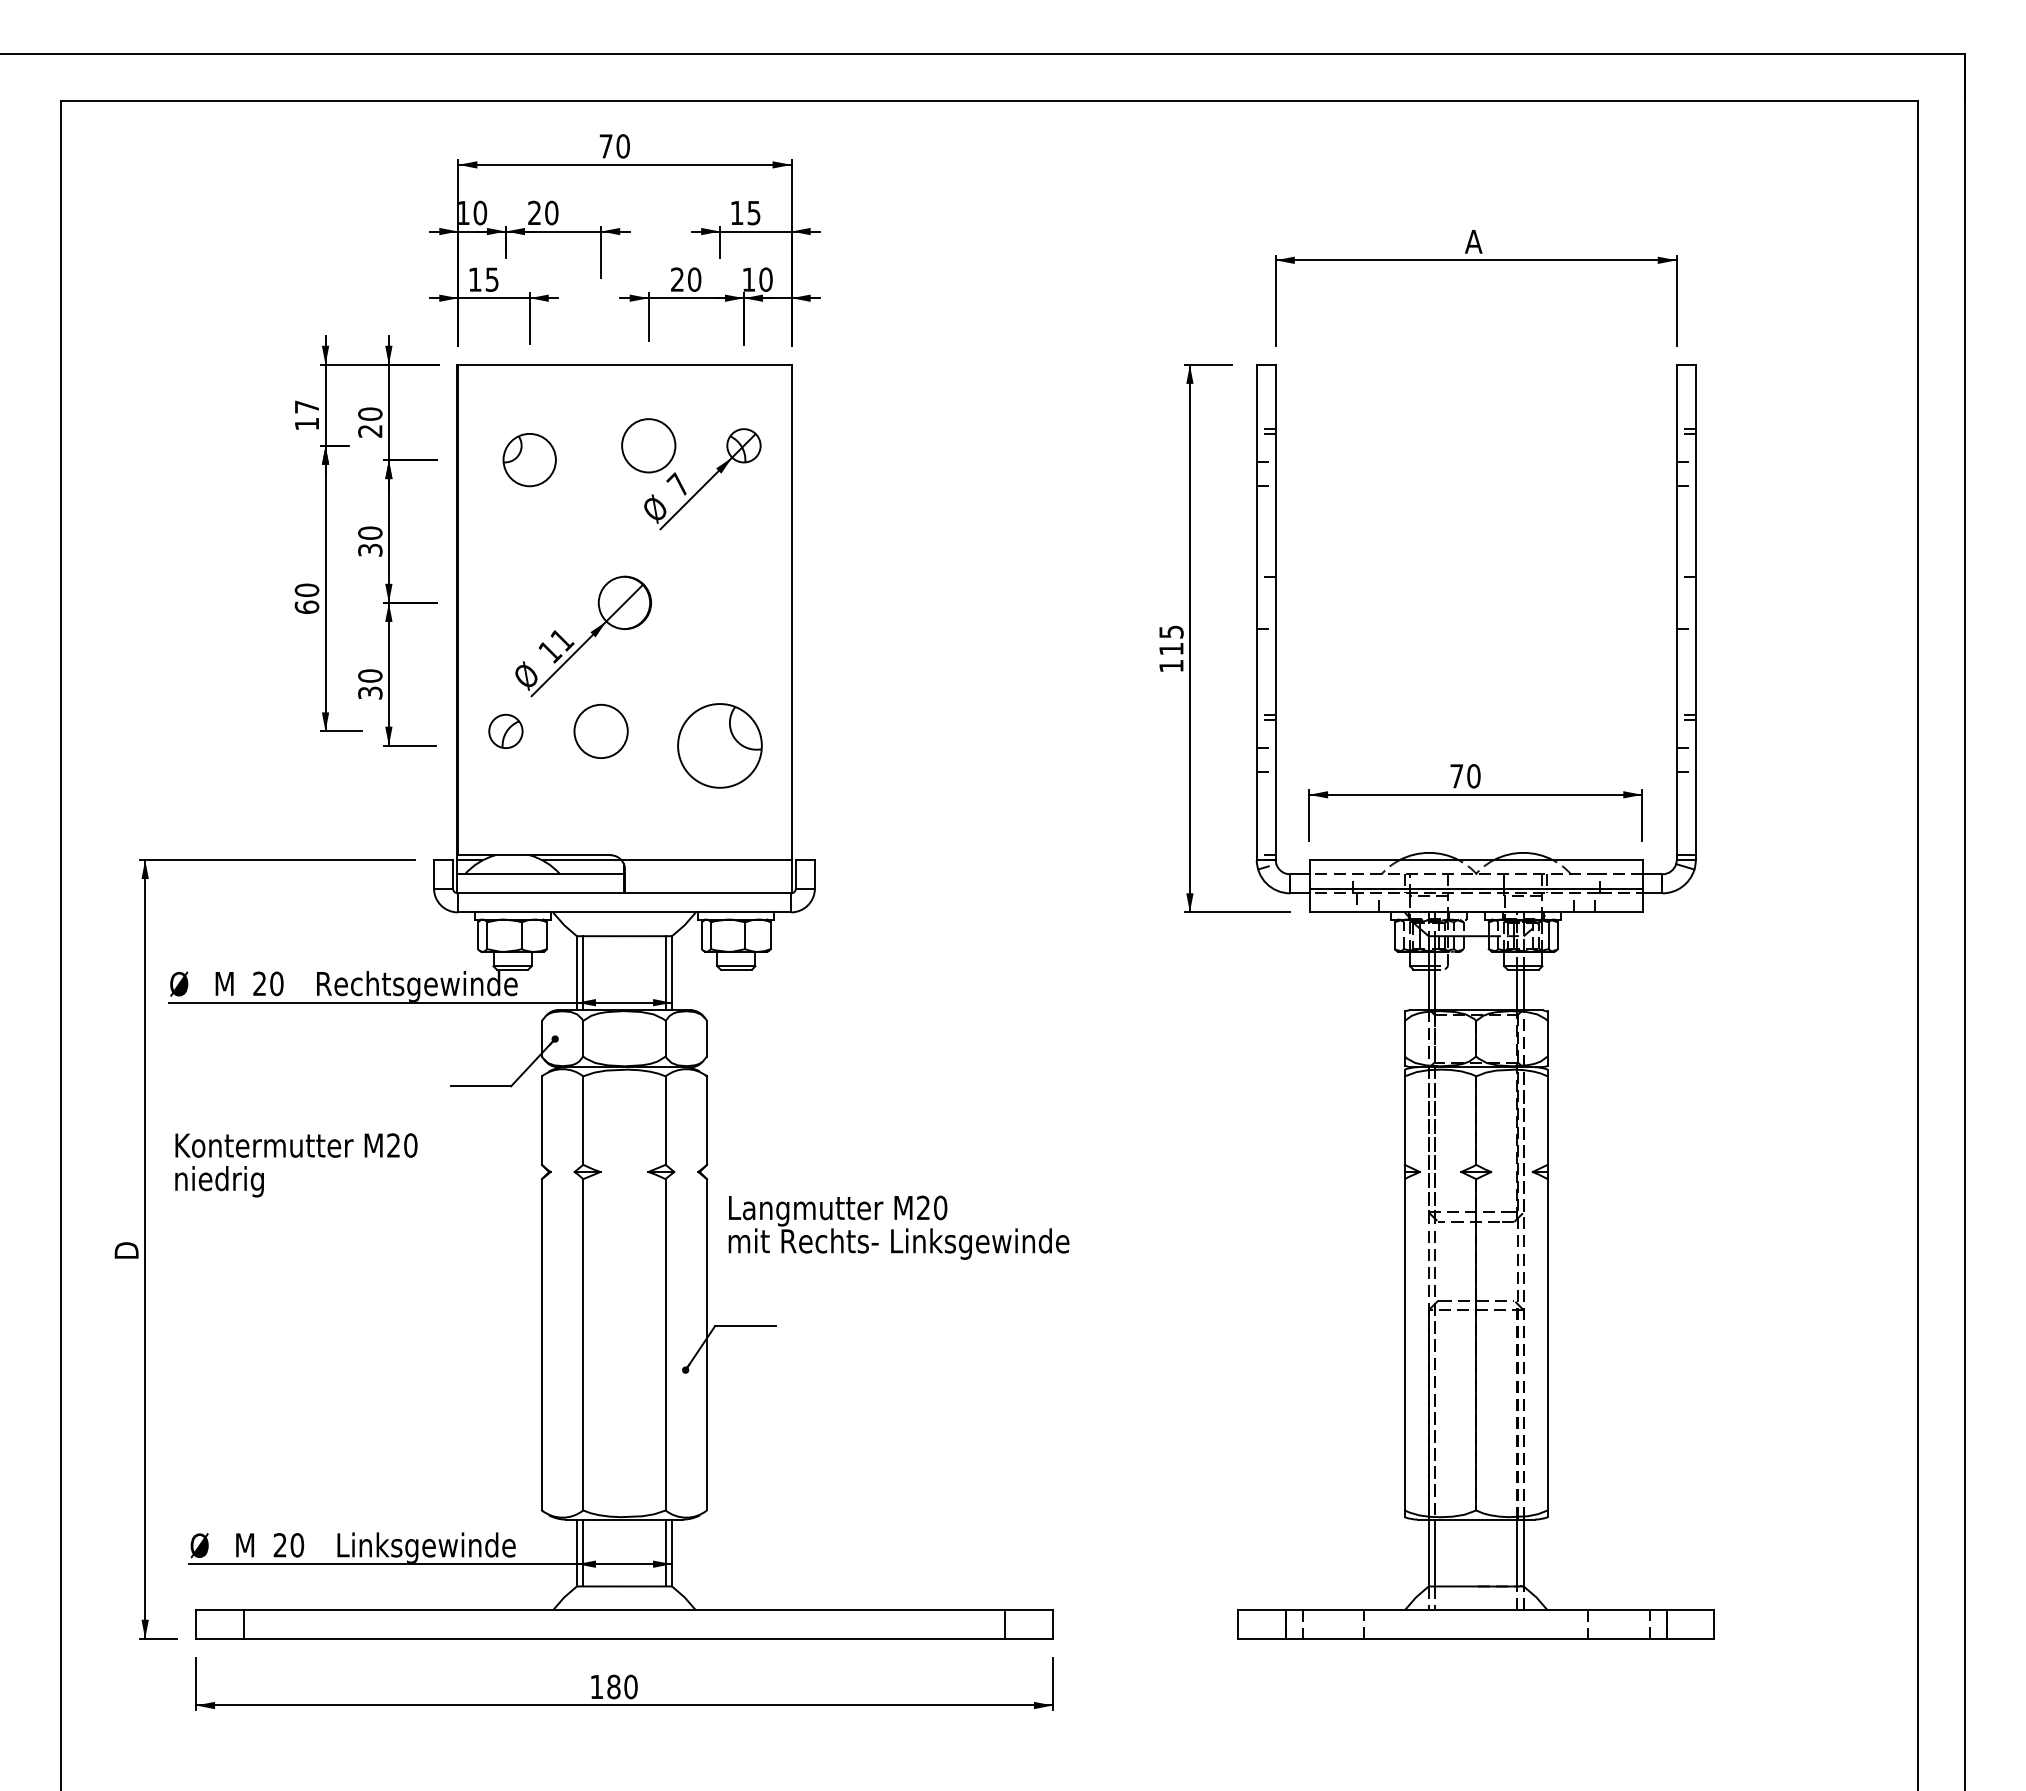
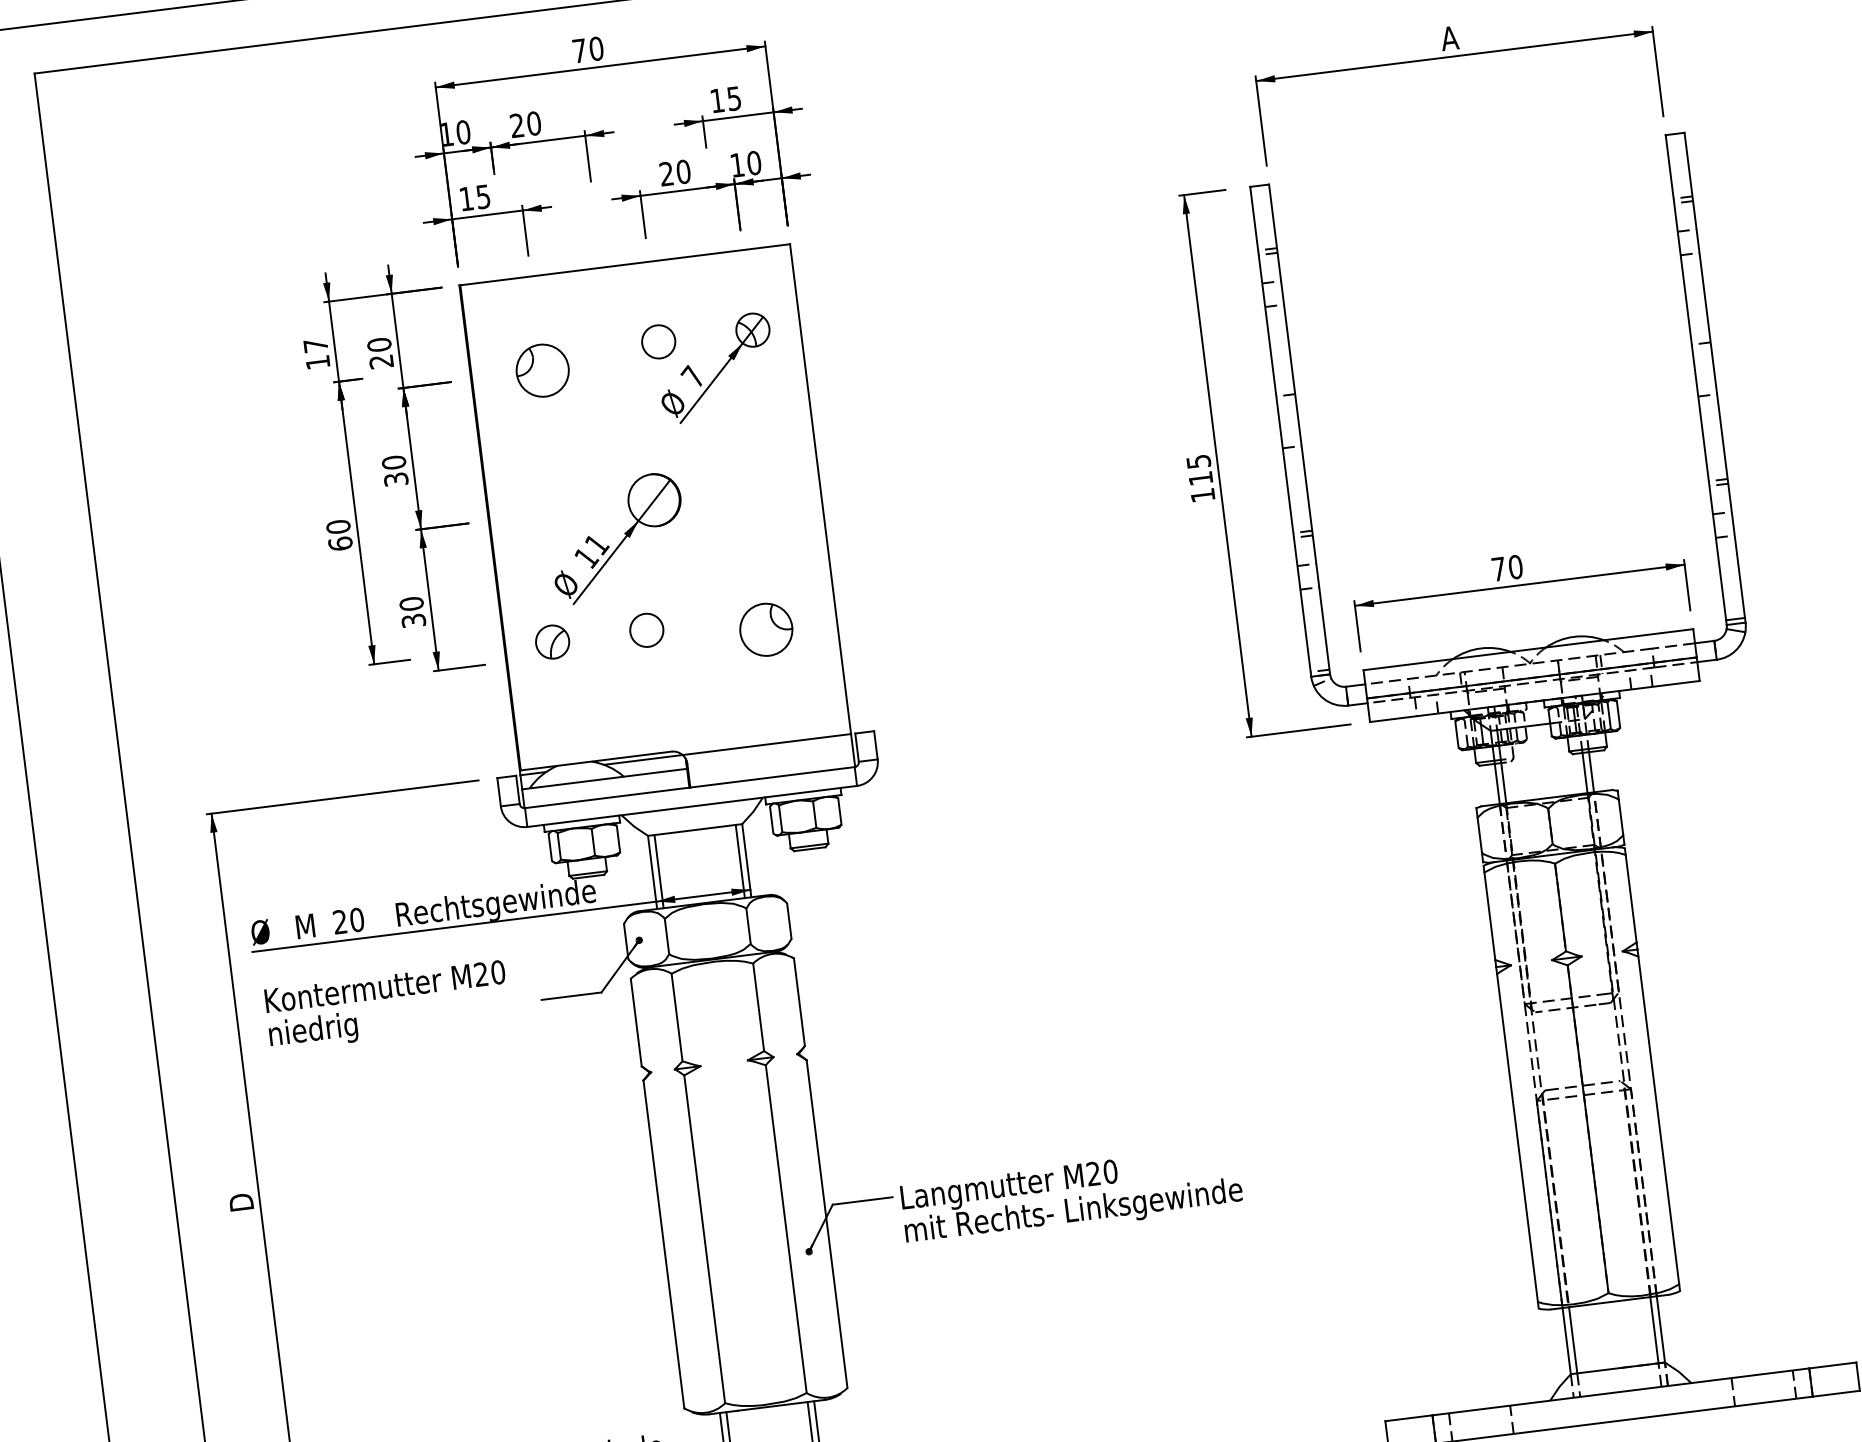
circle: (648, 445) -> (658, 341), size x0.62
circle: (600, 731) -> (646, 630), size x0.62
part: (720, 745) -> (766, 629), size x0.62
text: (296, 1165) -> (387, 1006), moved
text: (898, 1227) -> (1071, 1196), moved

